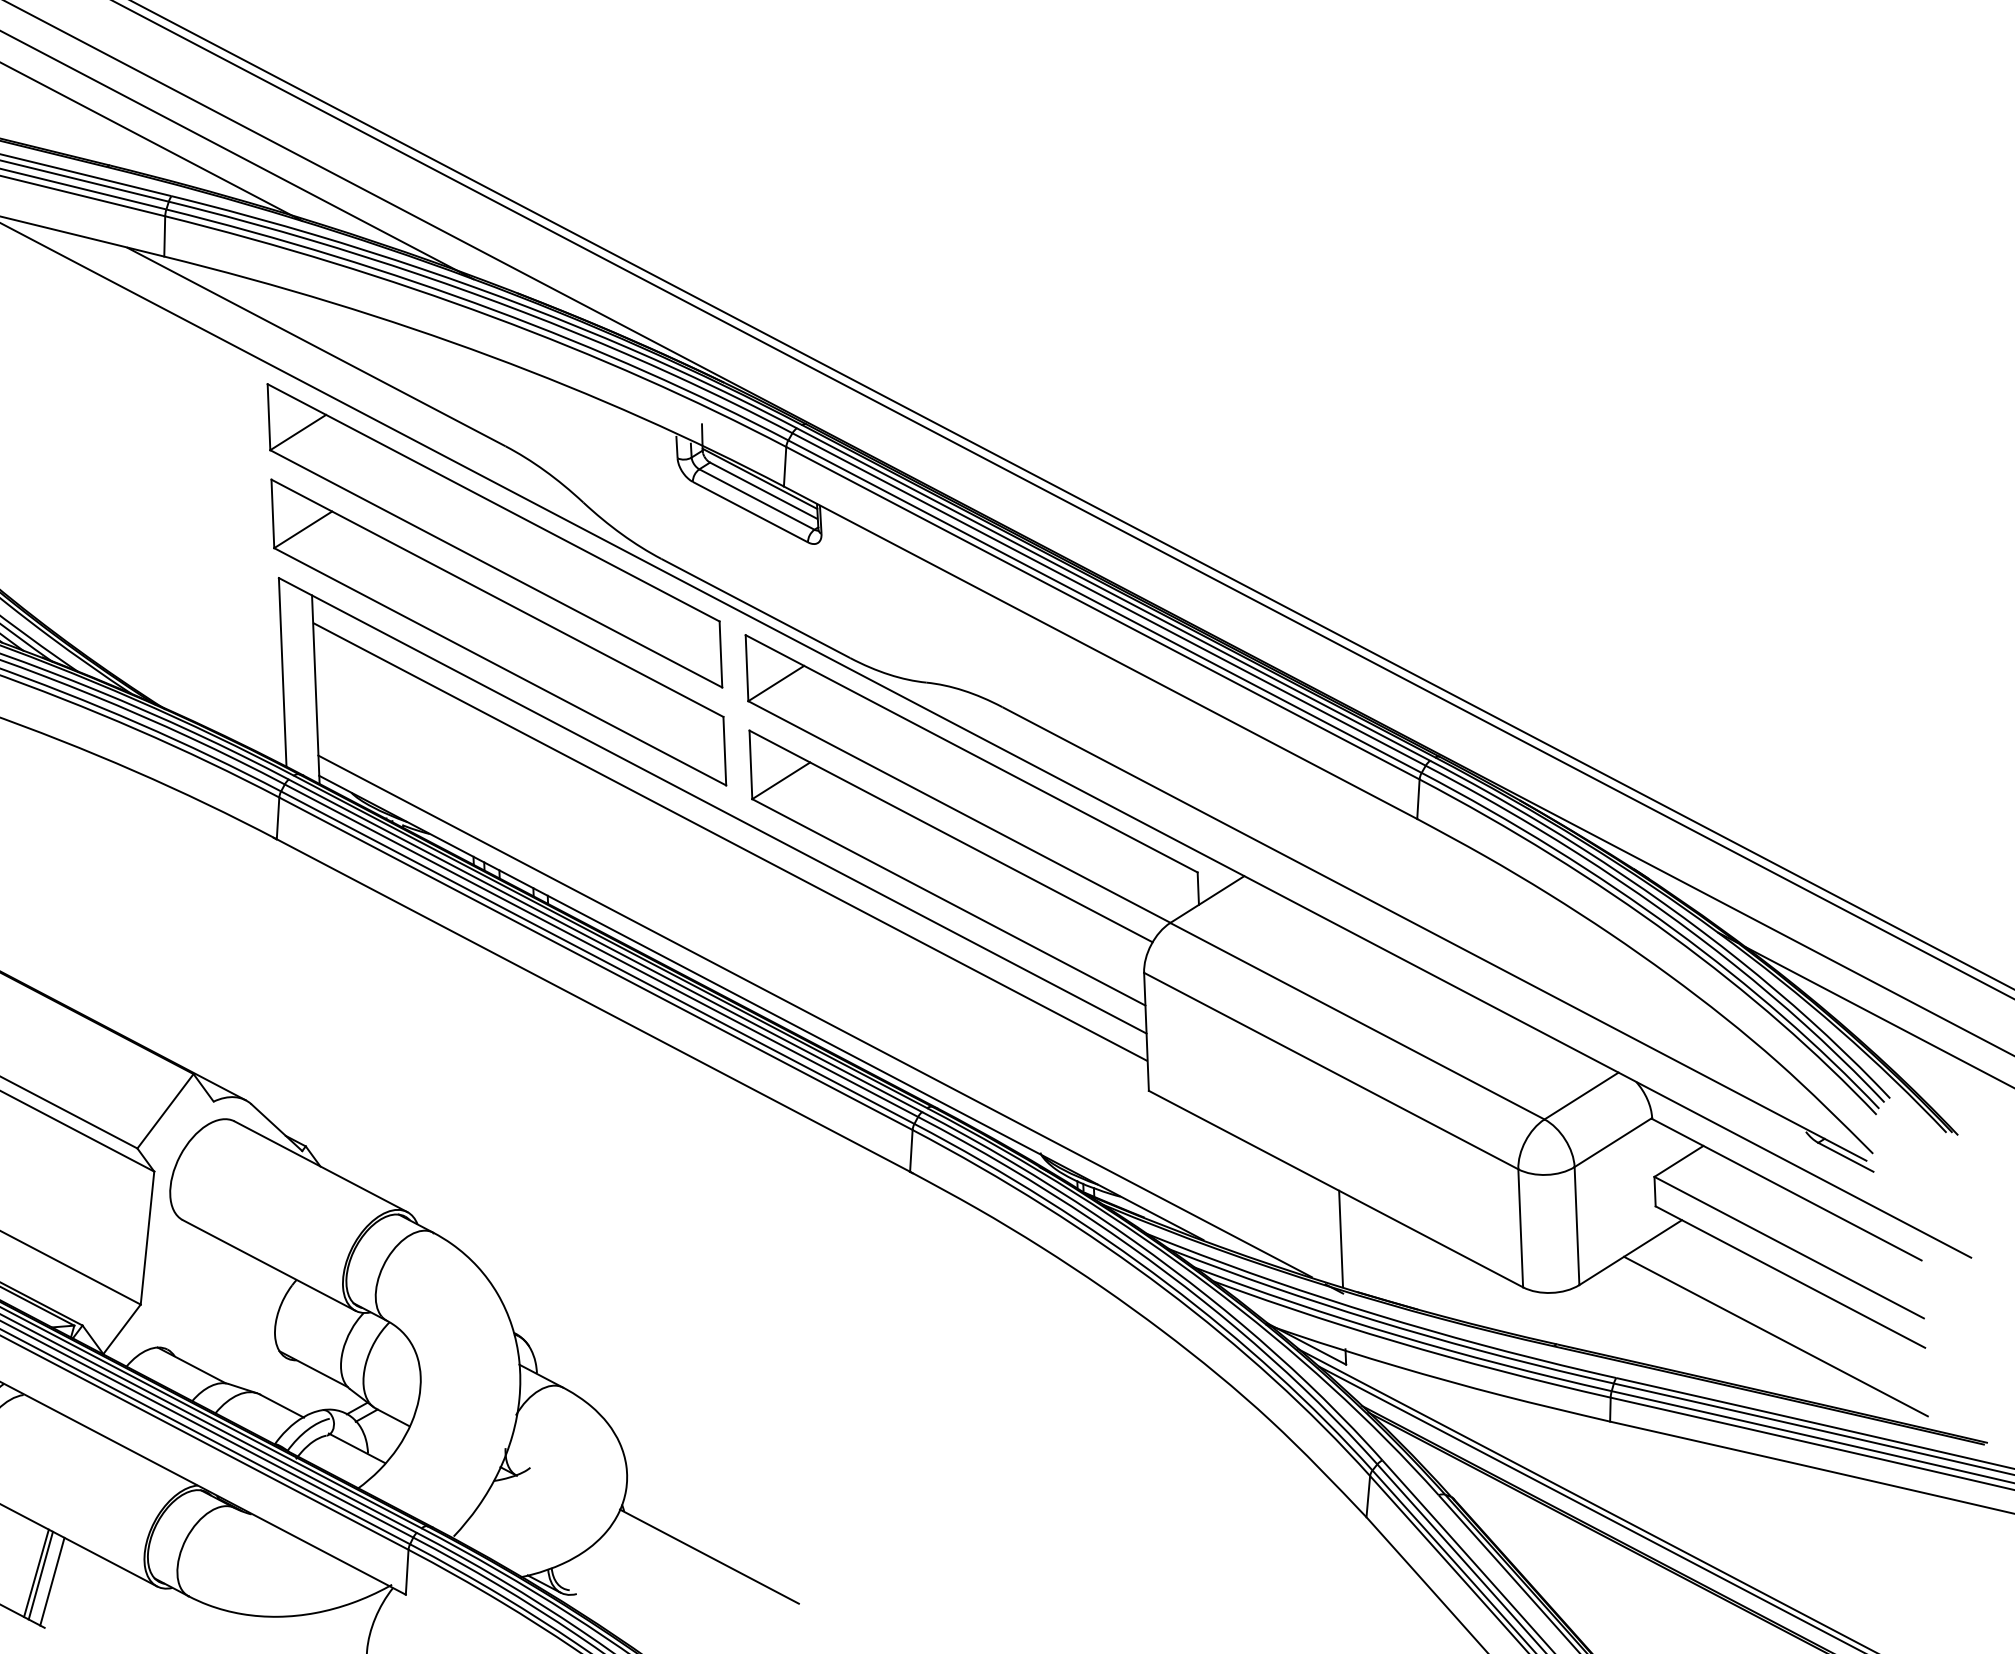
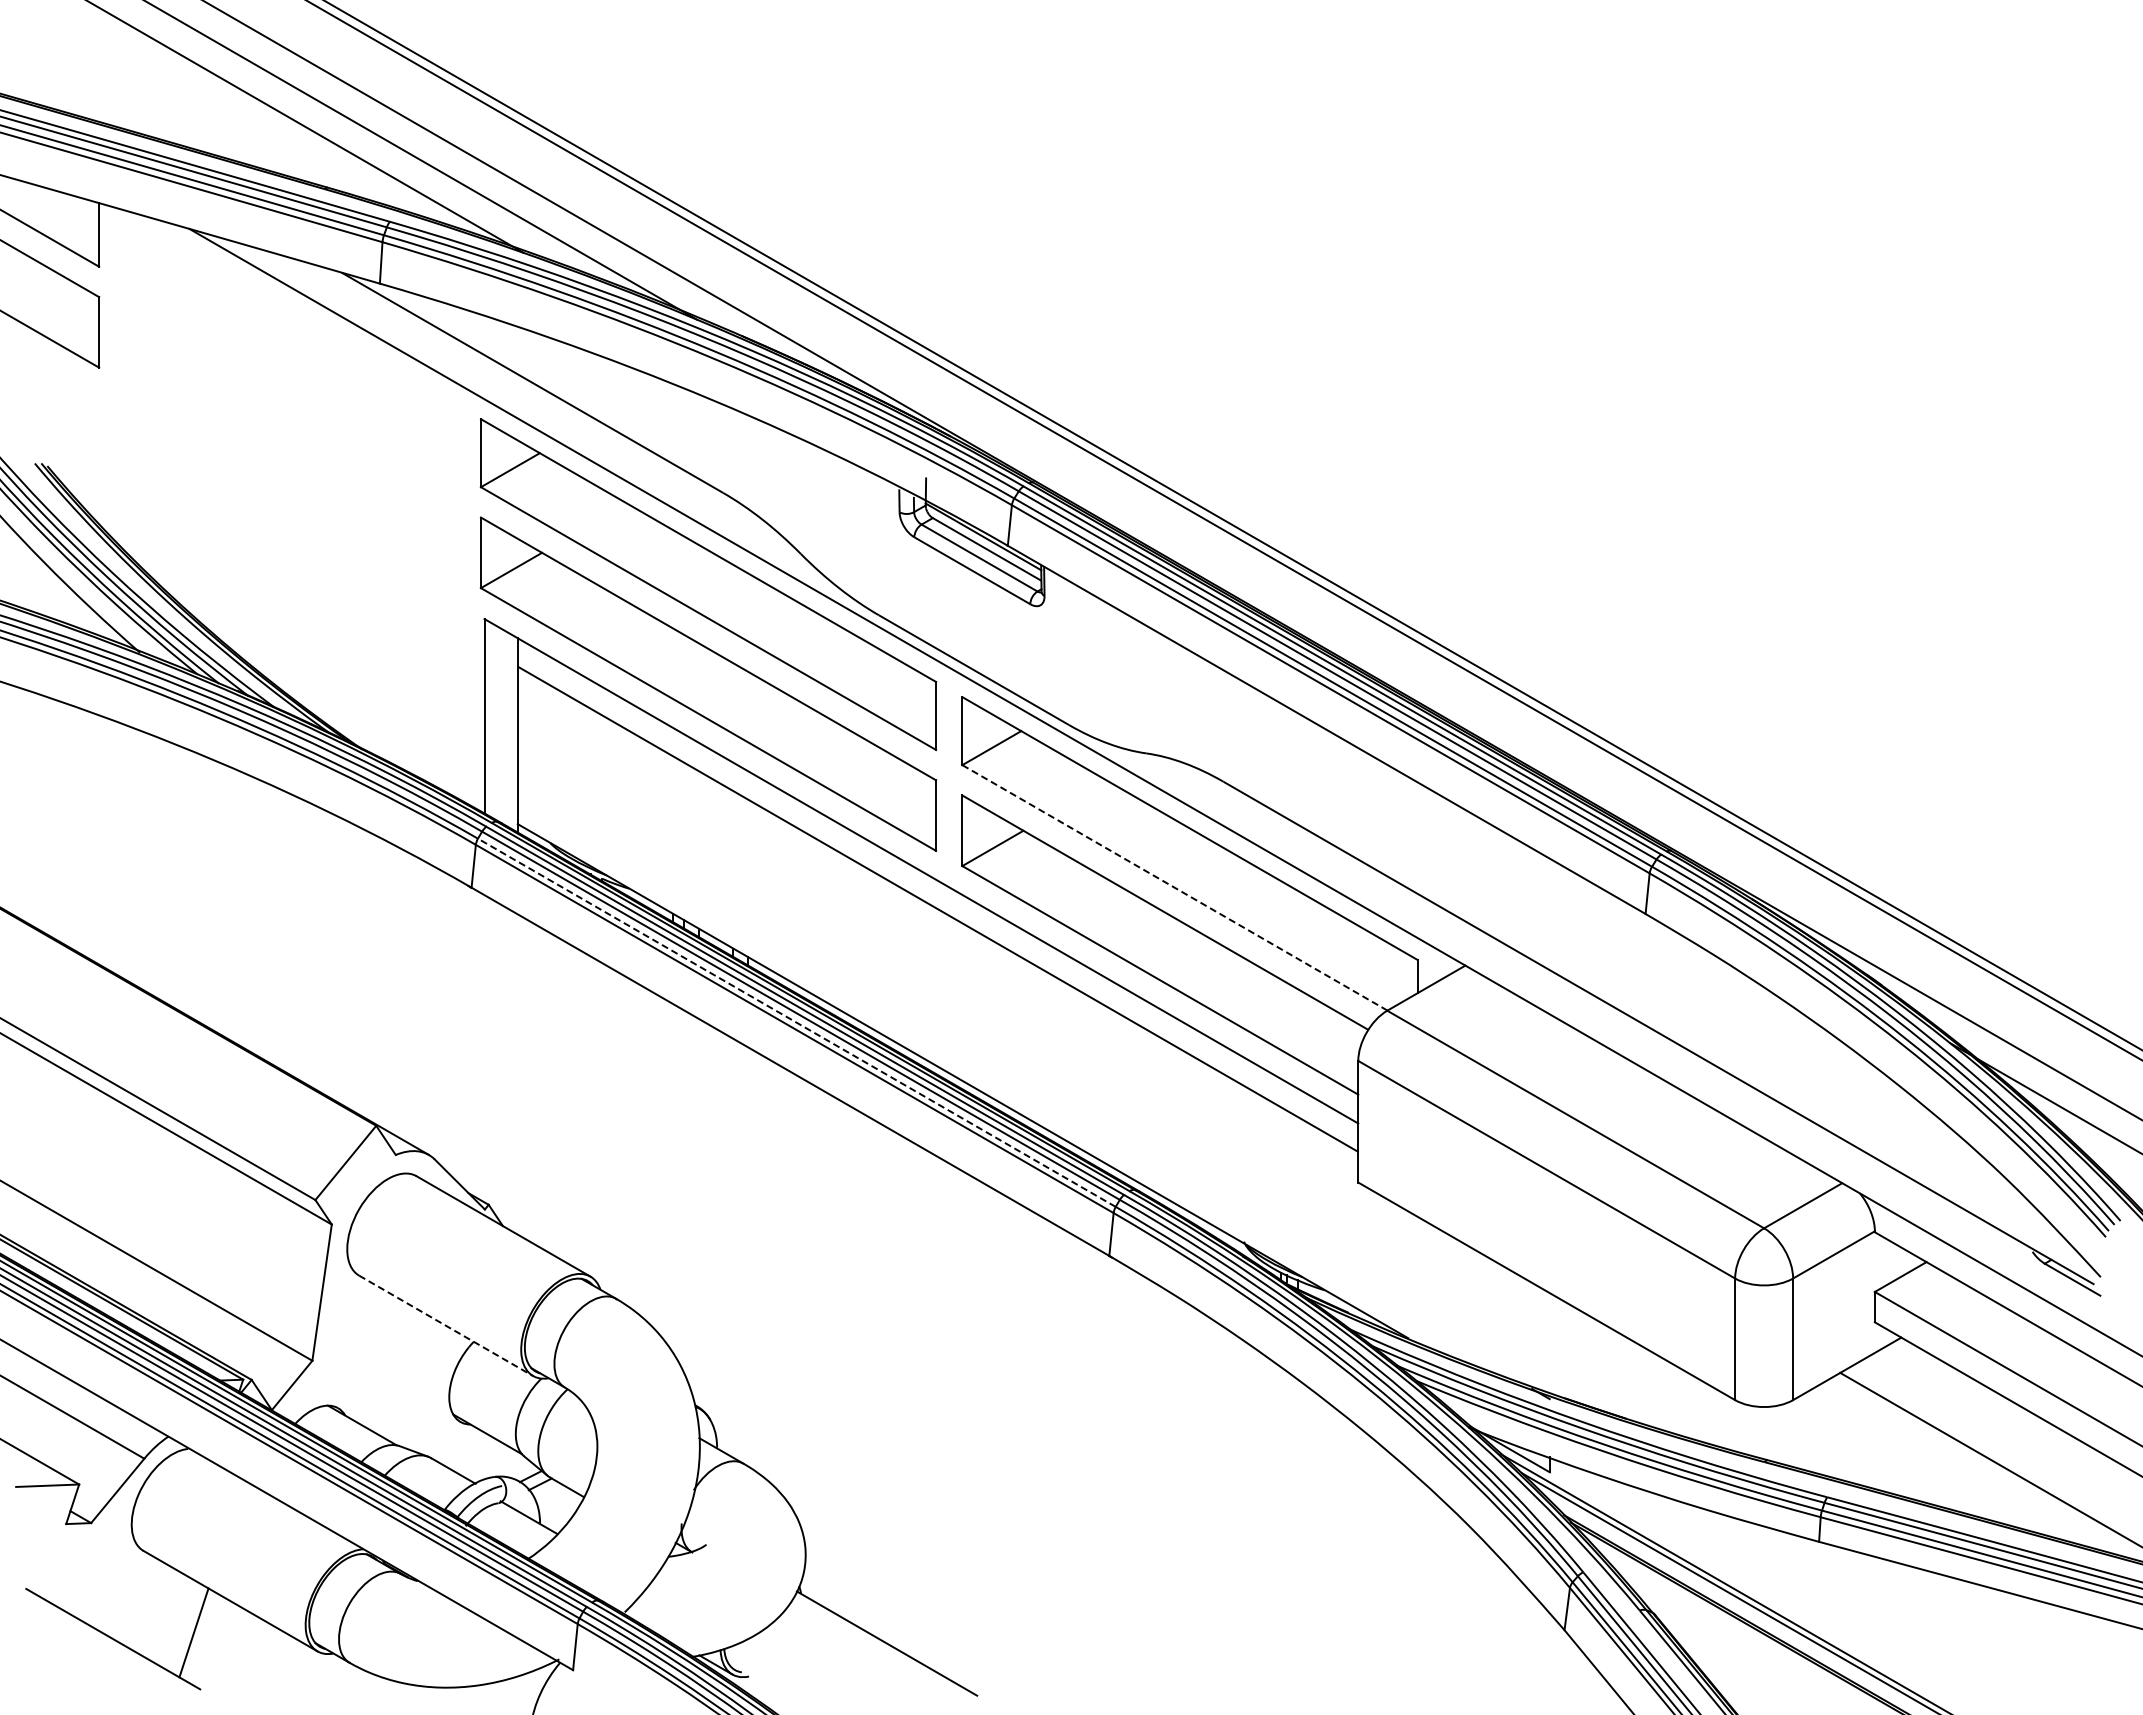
line: (960, 812) -> (1175, 888), solid -> dashed
line: (597, 957) -> (796, 1022), solid -> dashed
line: (814, 1015) -> (1017, 1091), removed
line: (1340, 1238) -> (1549, 1342), removed
line: (269, 1266) -> (446, 1326), solid -> dashed
line: (40, 1575) -> (198, 1635), removed
line: (51, 1581) -> (209, 1641), removed

